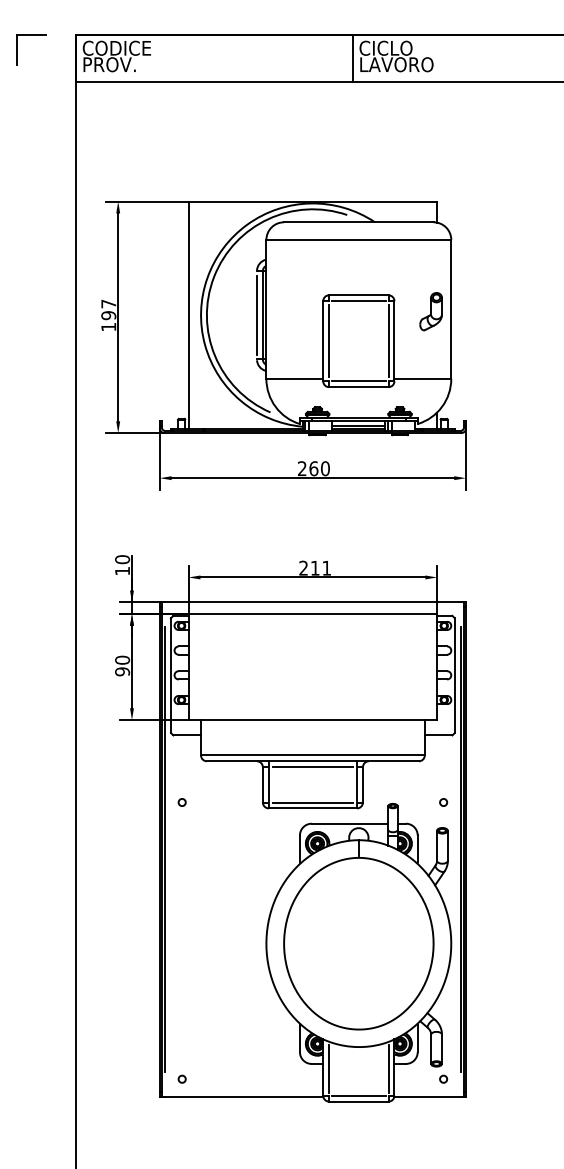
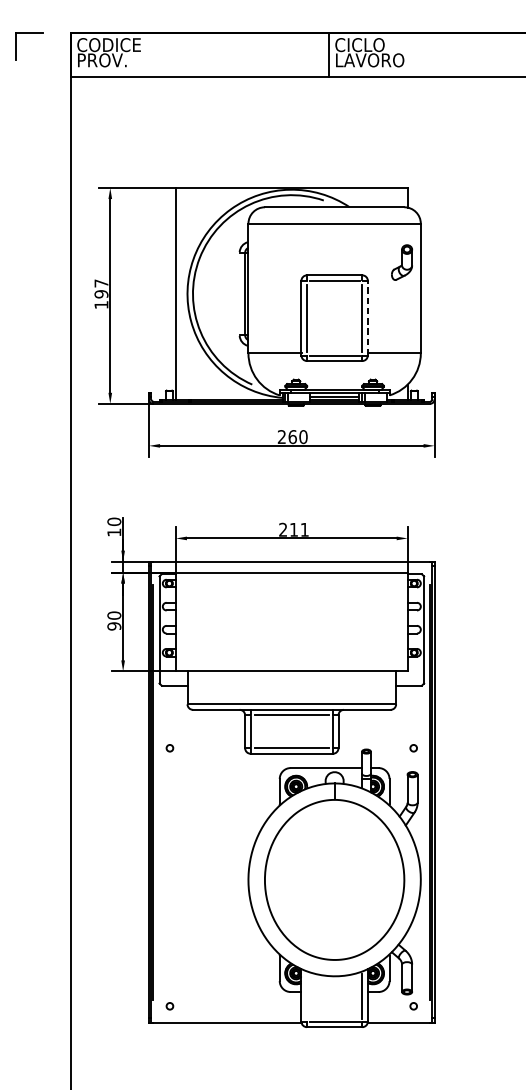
part: (430, 311) -> (401, 262), moved
line: (256, 315) -> (239, 294), removed
line: (394, 340) -> (367, 317), solid -> dashed
line: (329, 1068) -> (307, 996), removed

